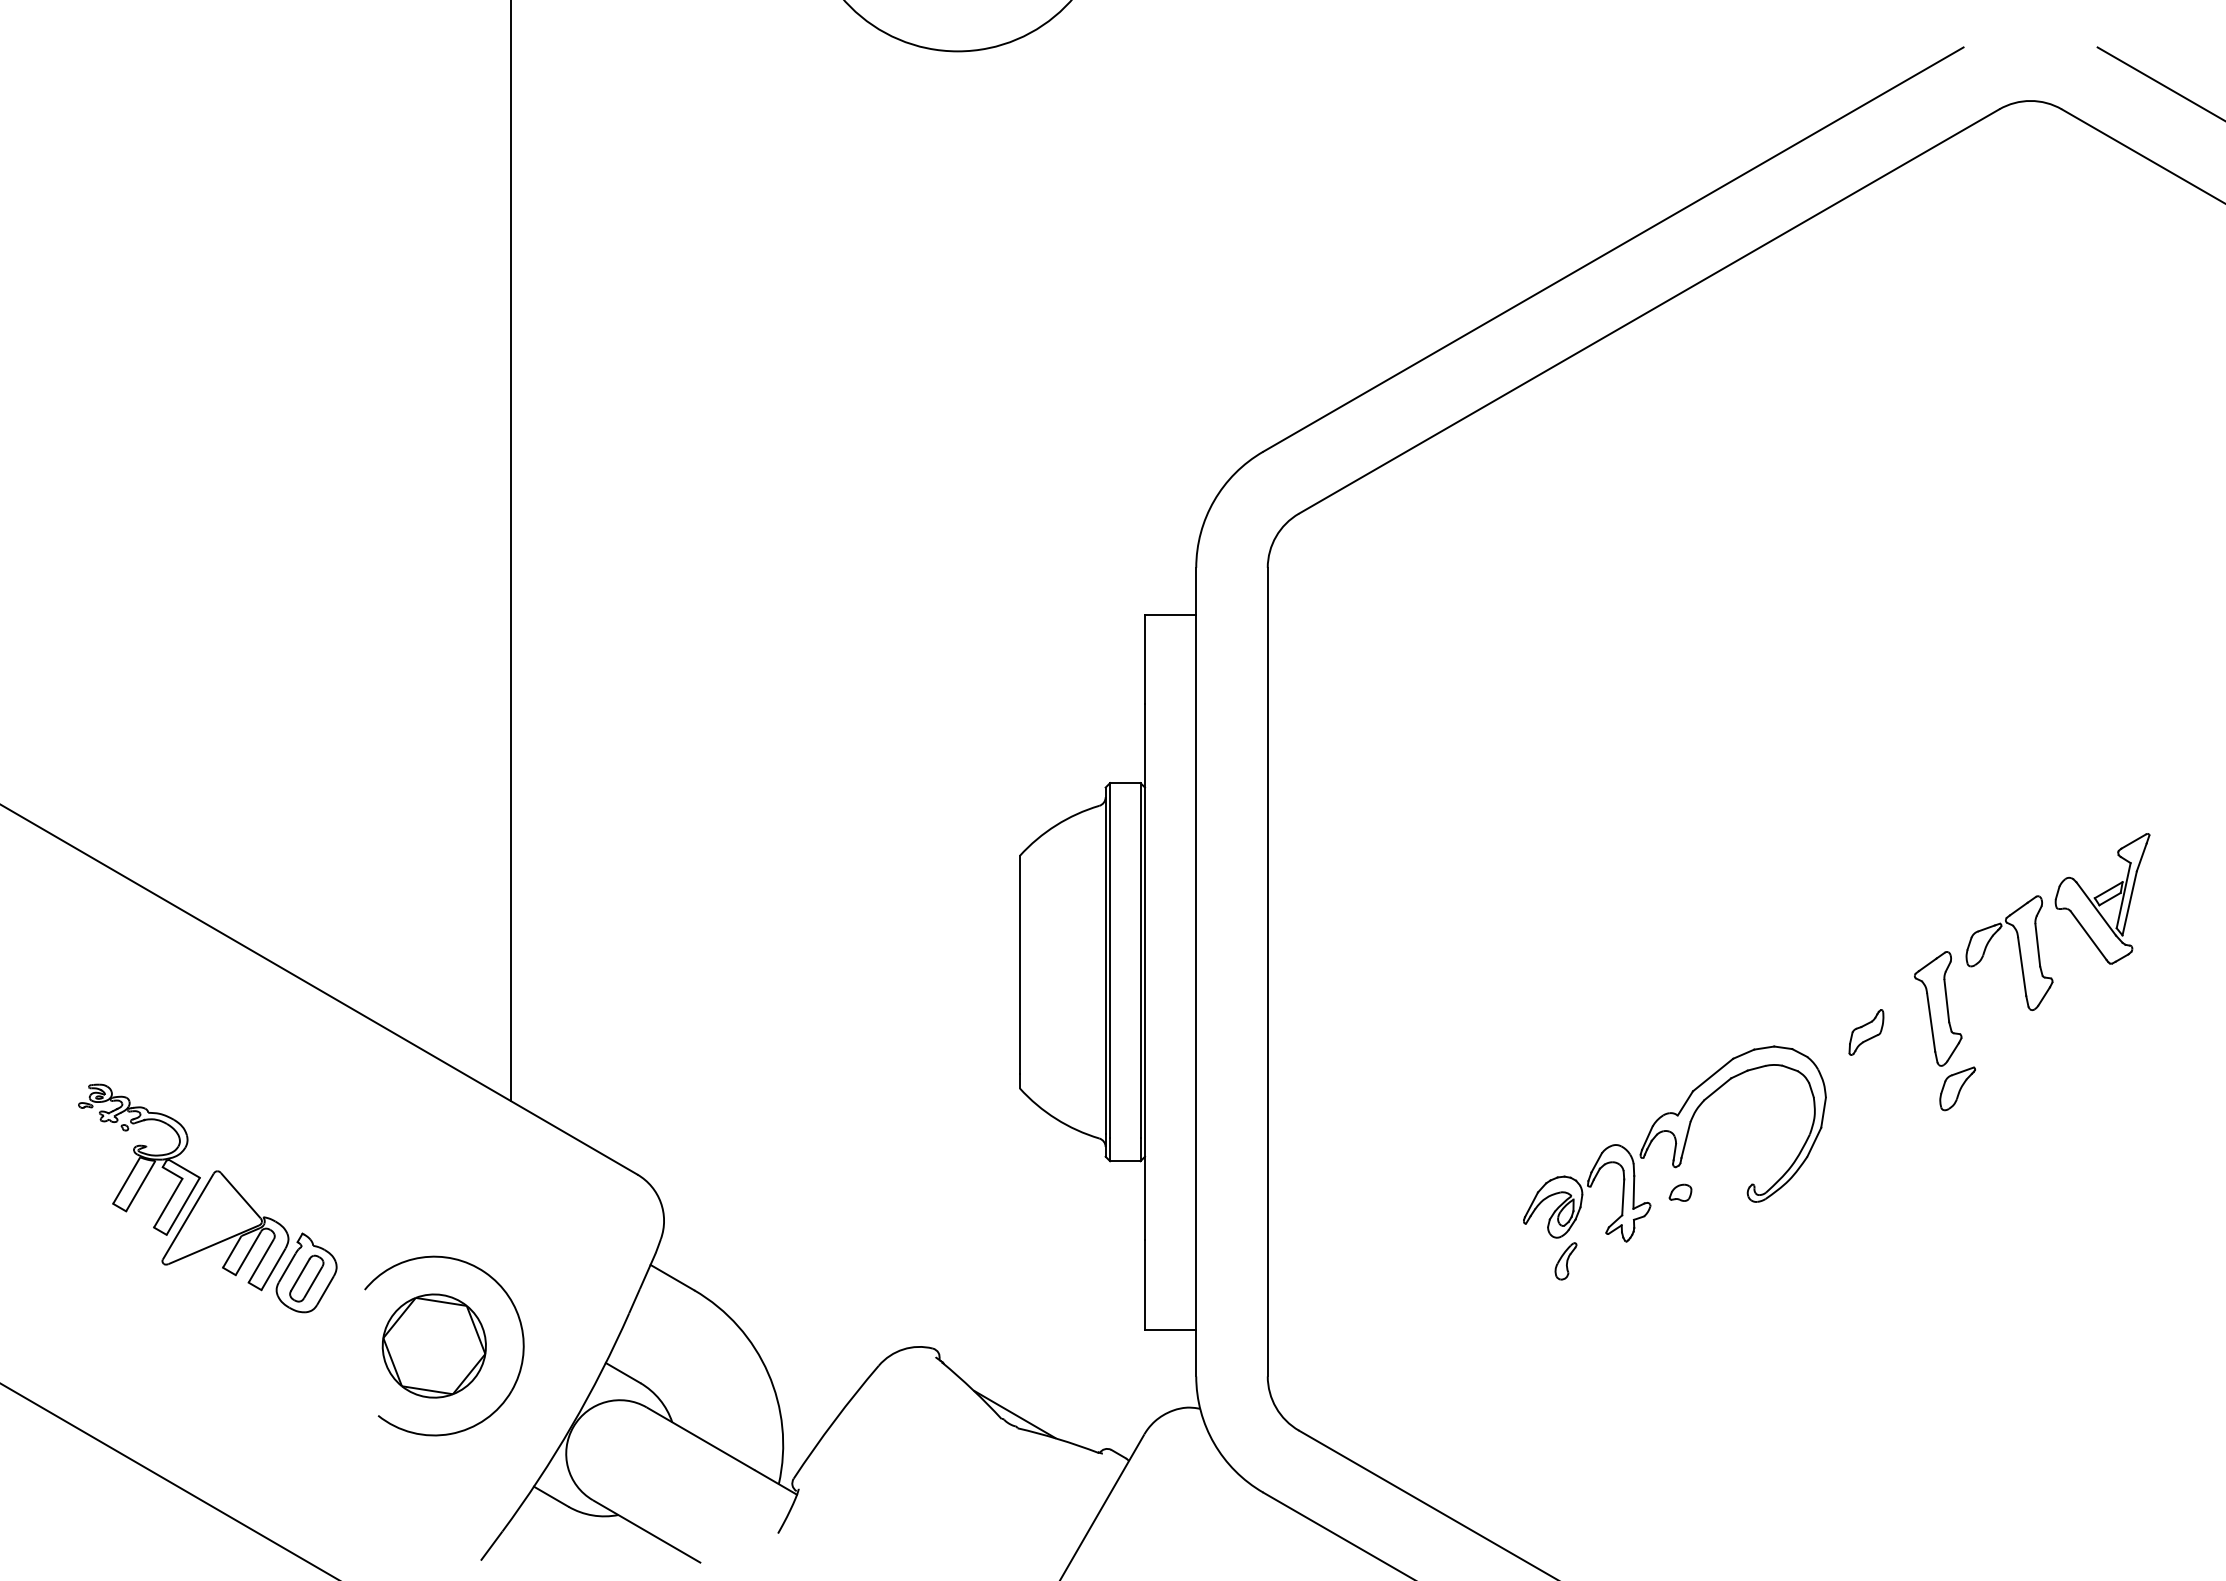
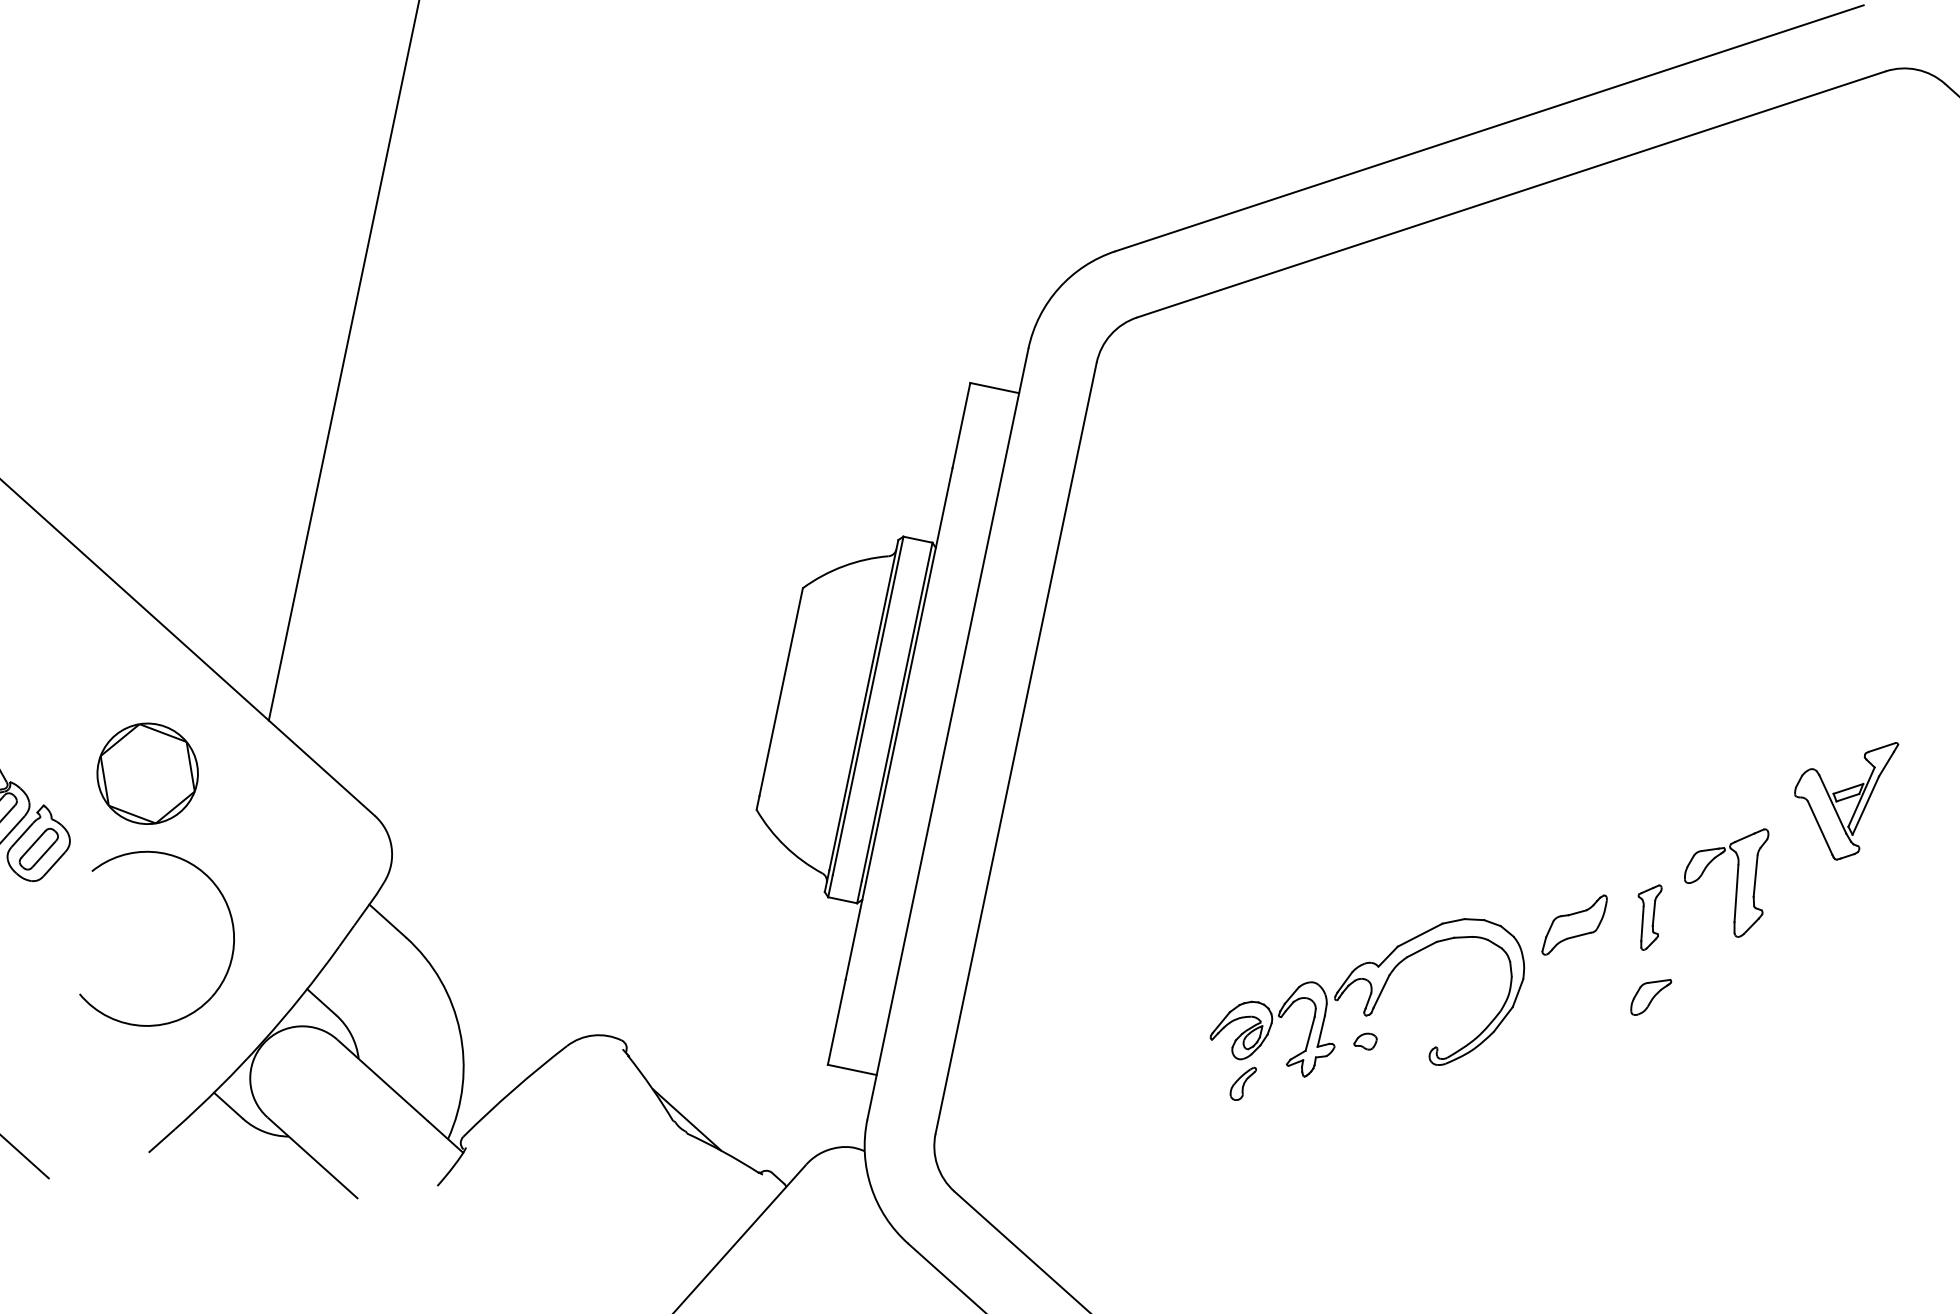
part: (2102, 898) -> (1840, 795), moved
part: (1938, 1008) -> (1648, 916), size x0.6
part: (1866, 1032) -> (1574, 925), size x1.6
part: (433, 1345) -> (147, 773), moved

